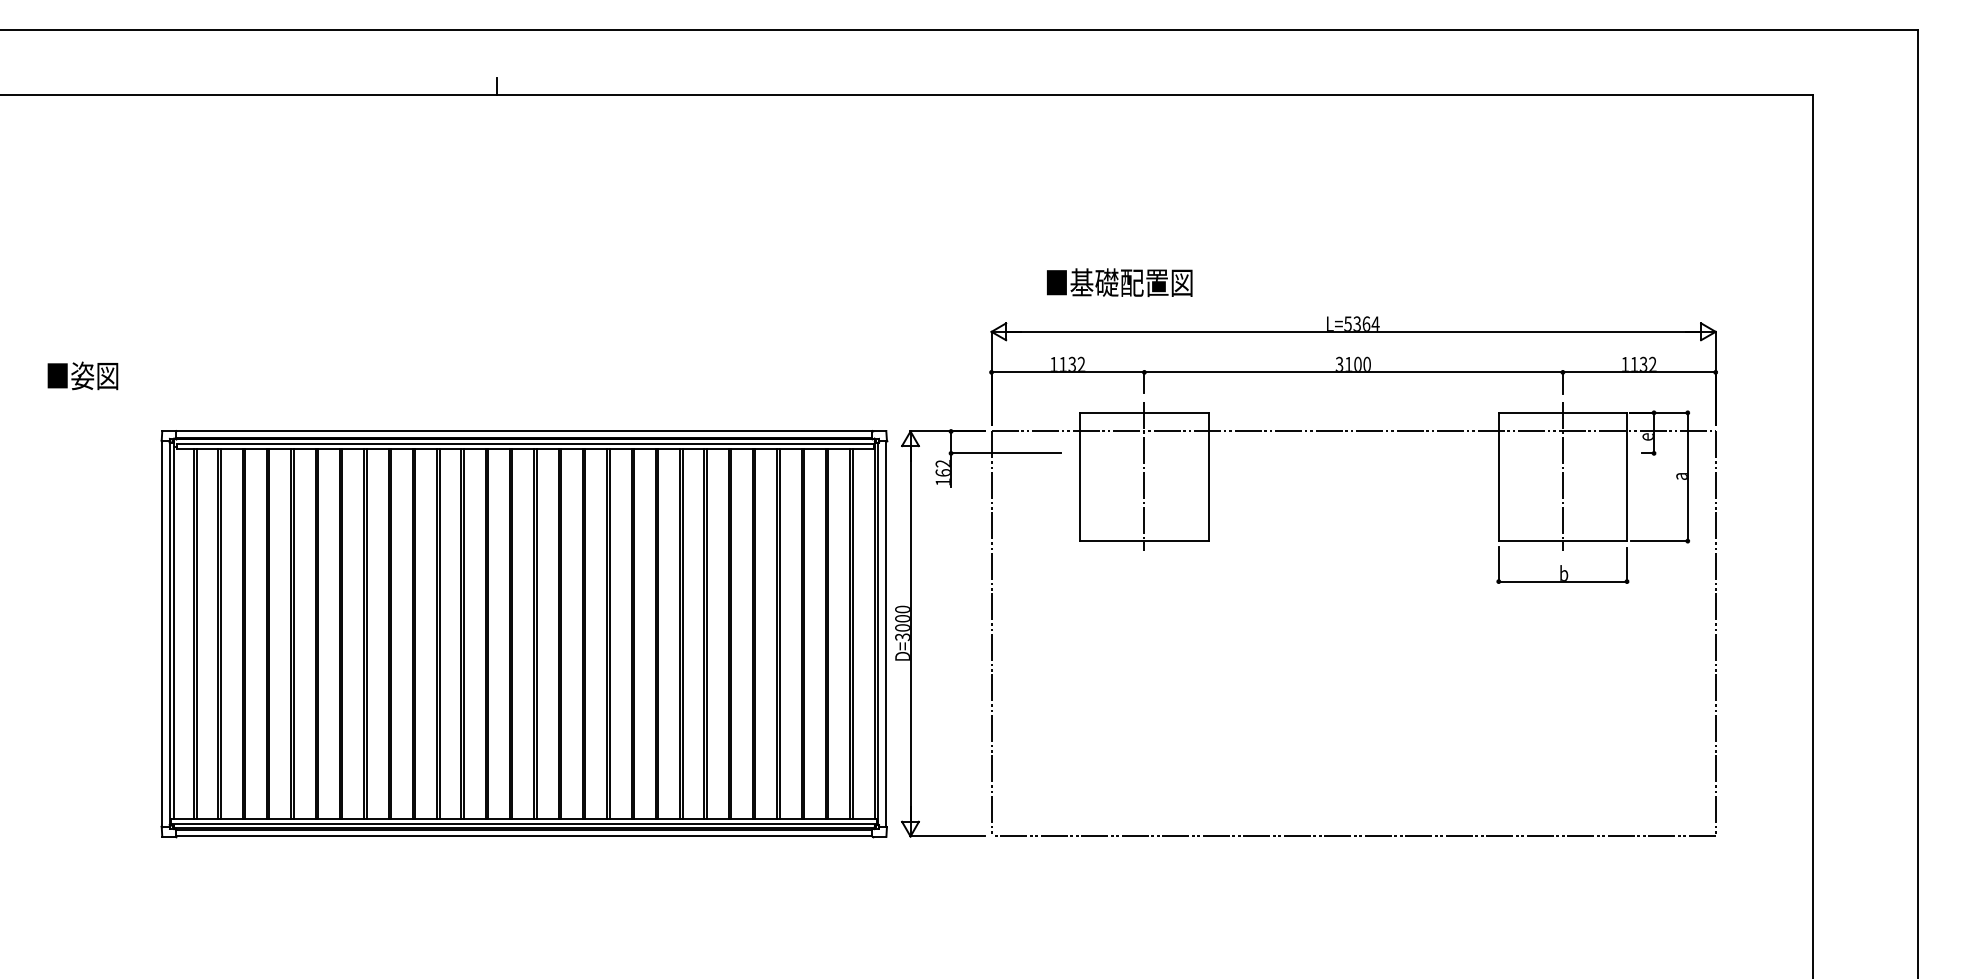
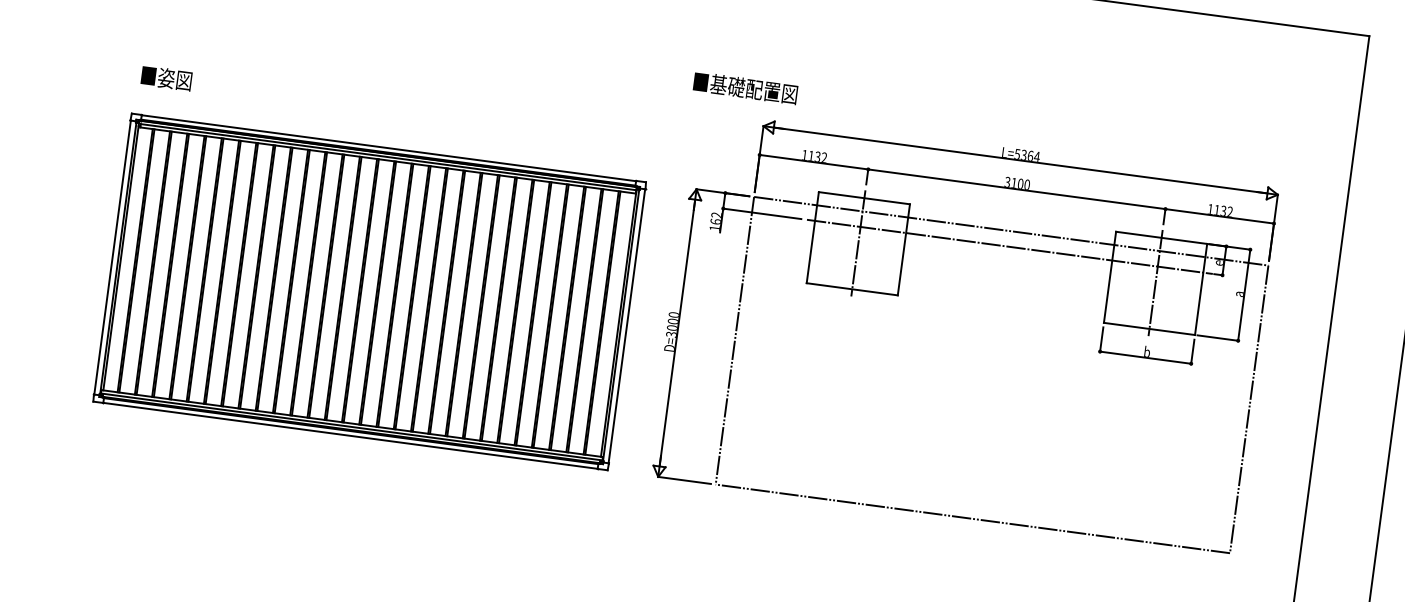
text: (1119, 282) -> (745, 88), moved
text: (82, 375) -> (166, 78), moved
line: (1354, 453) -> (1009, 246), added
part: (524, 634) -> (369, 292), moved

